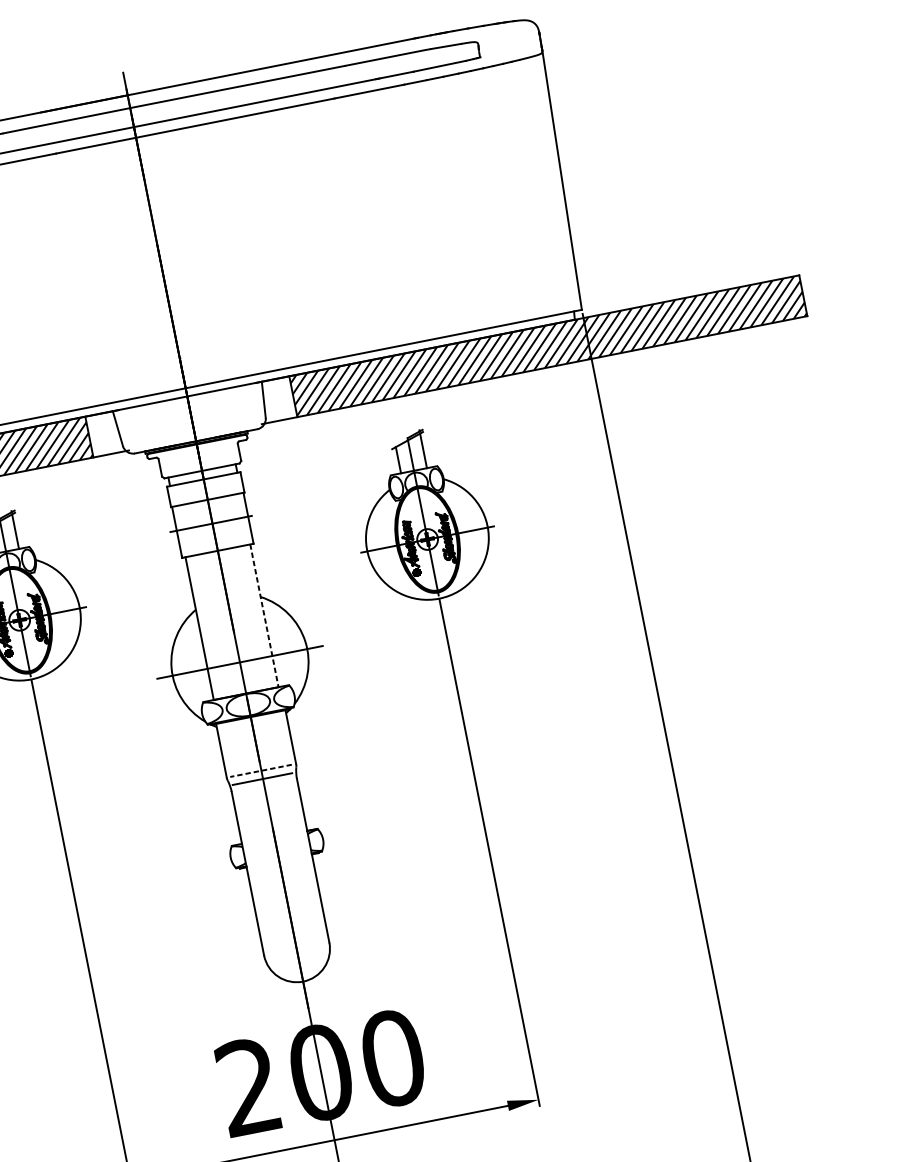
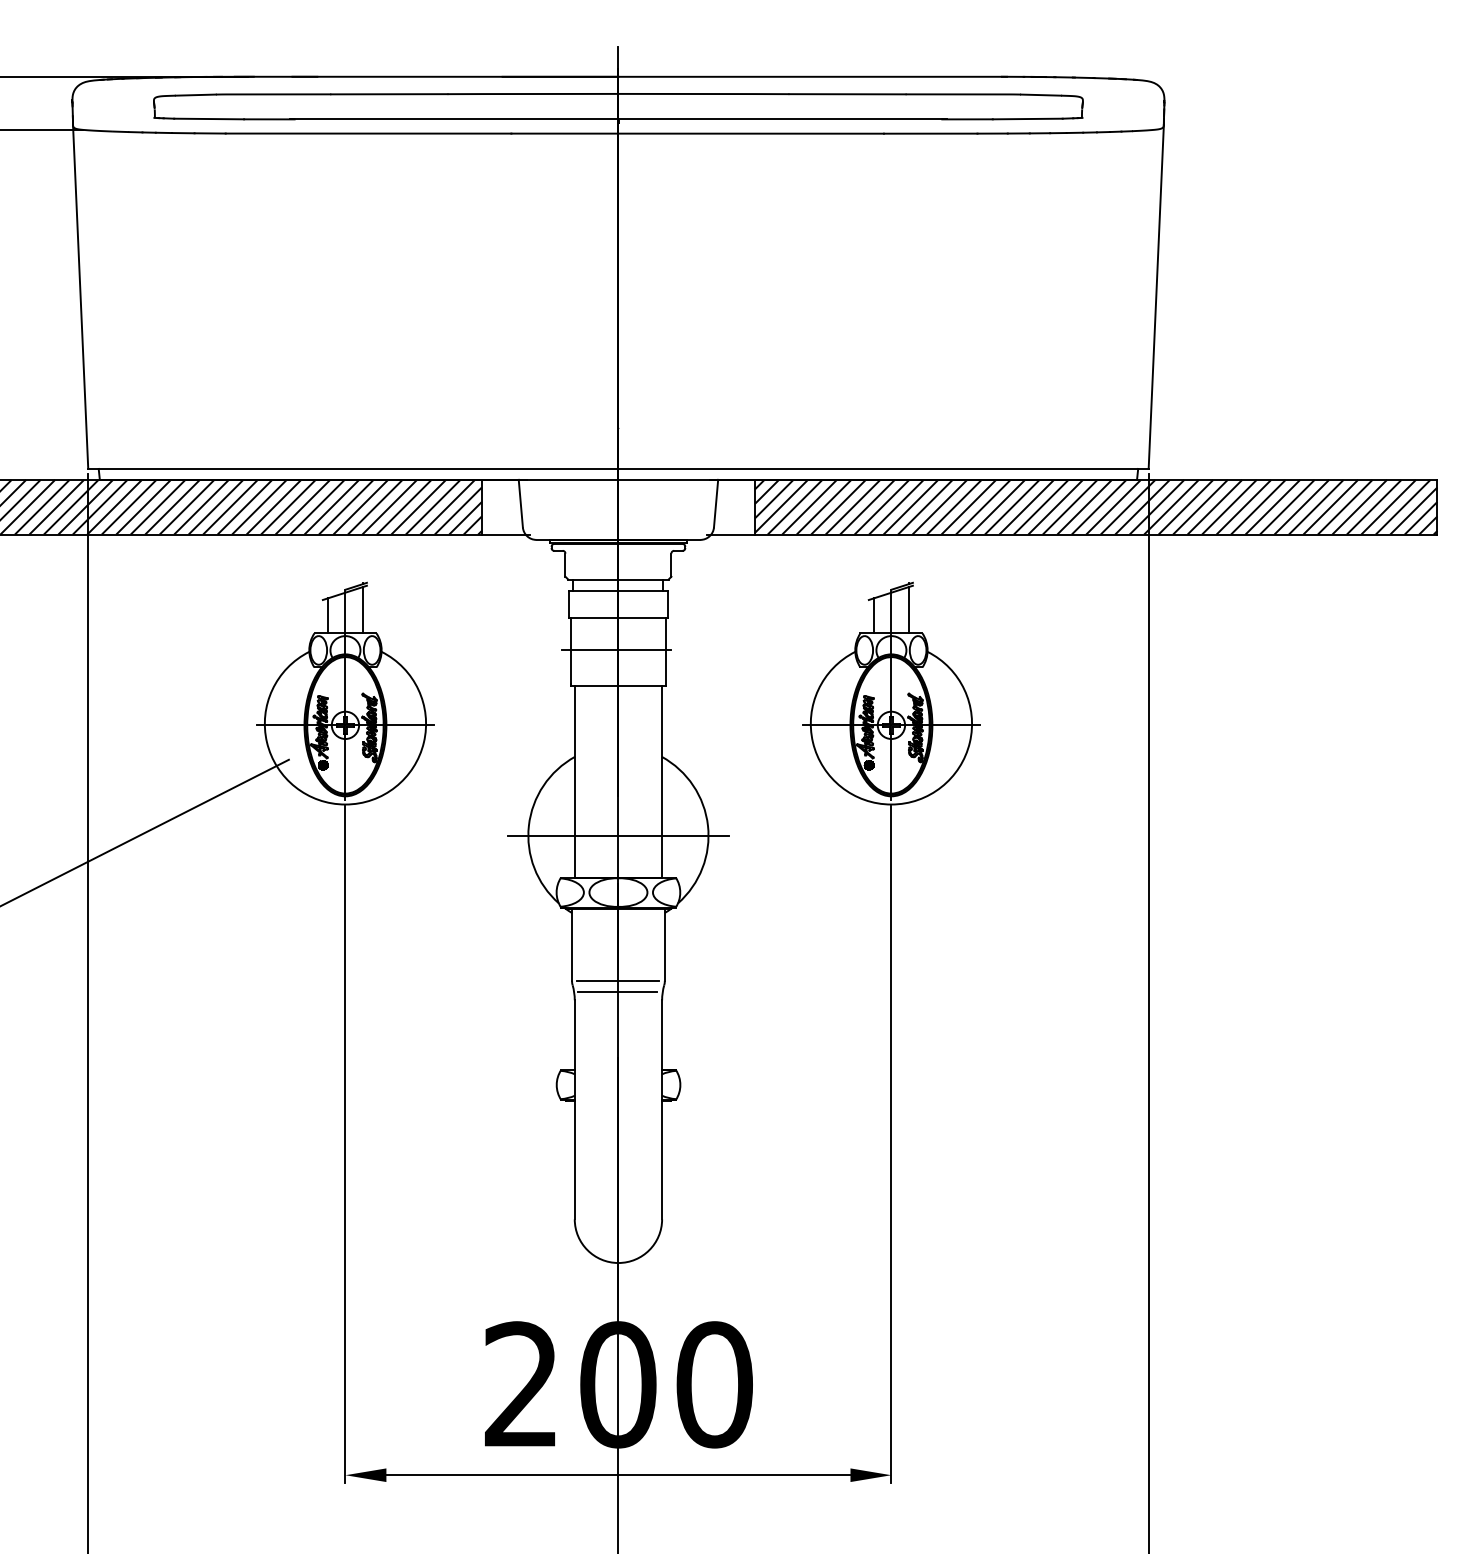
line: (264, 616) -> (661, 782), dashed -> solid
line: (260, 770) -> (617, 980), dashed -> solid

